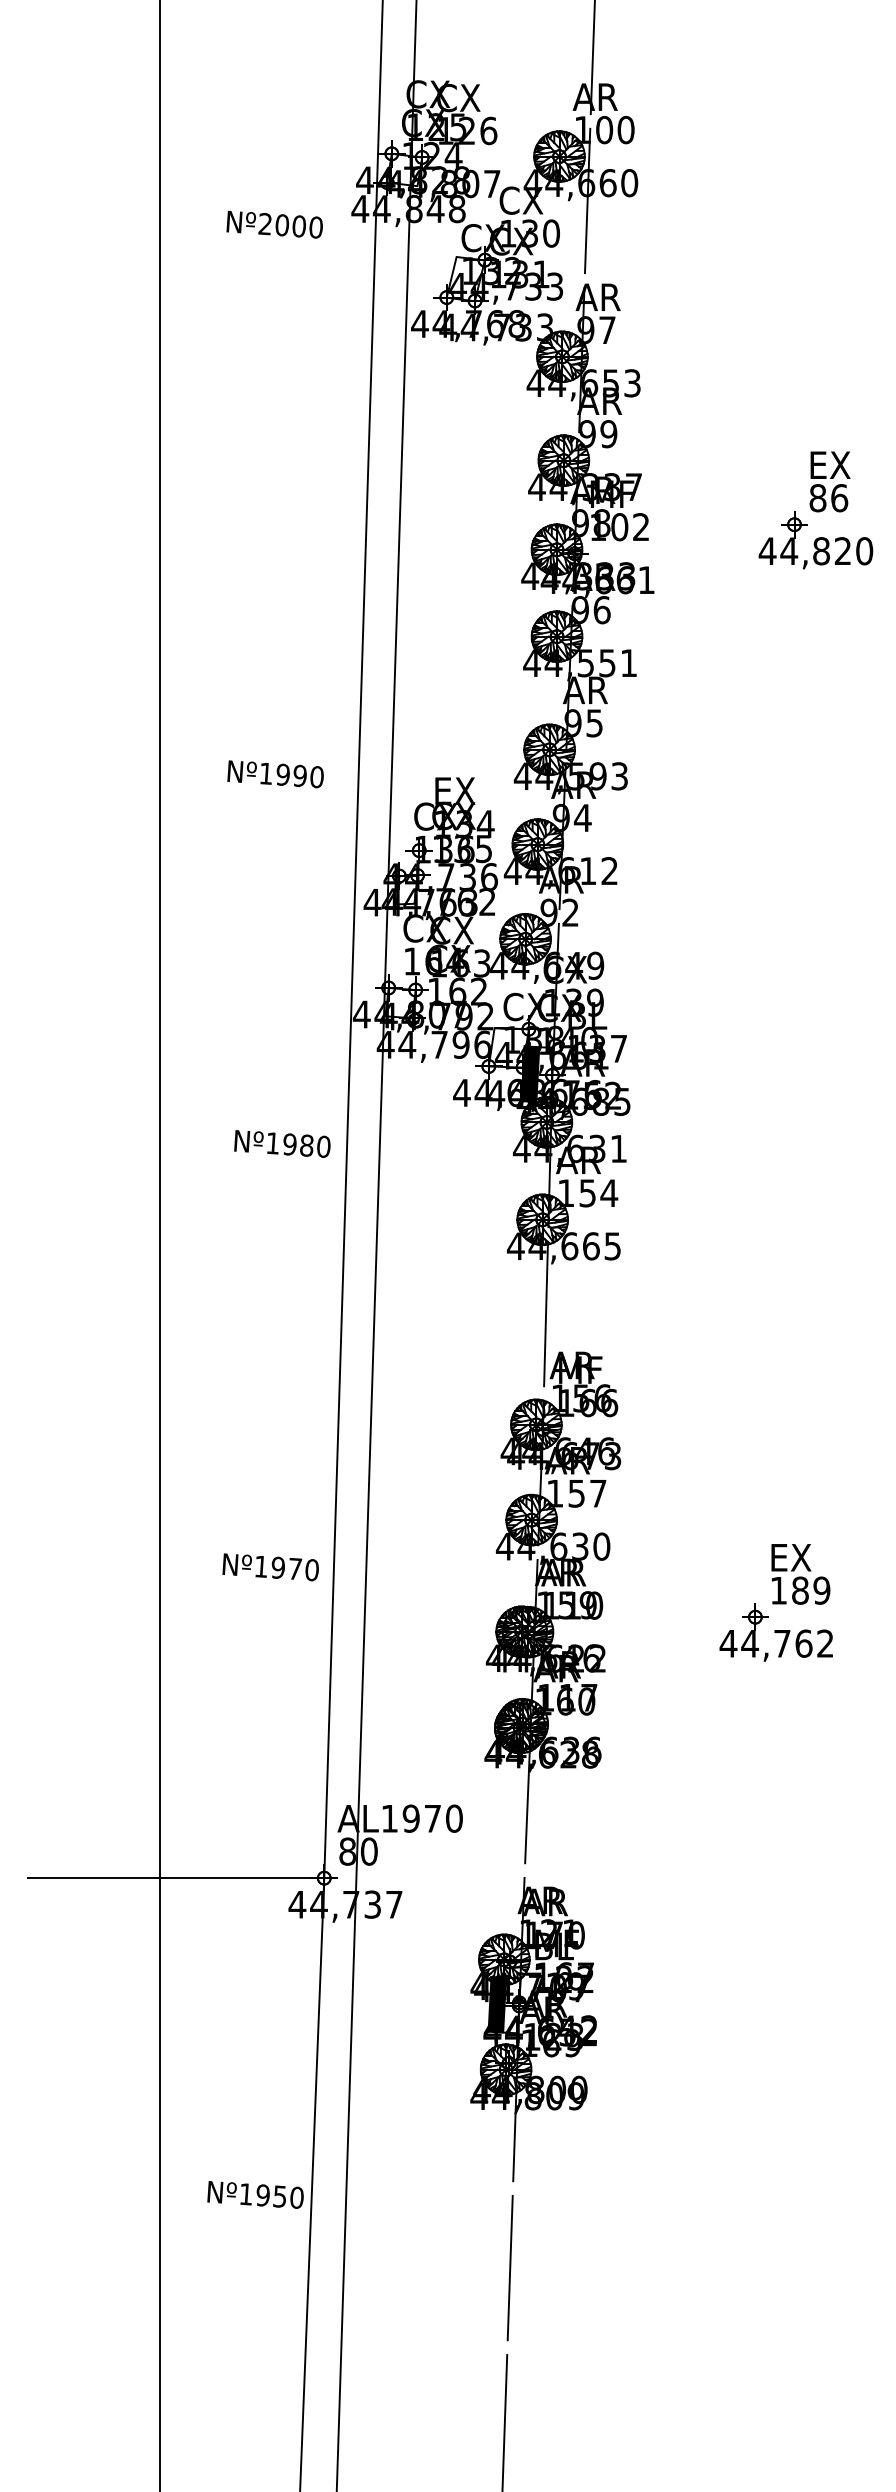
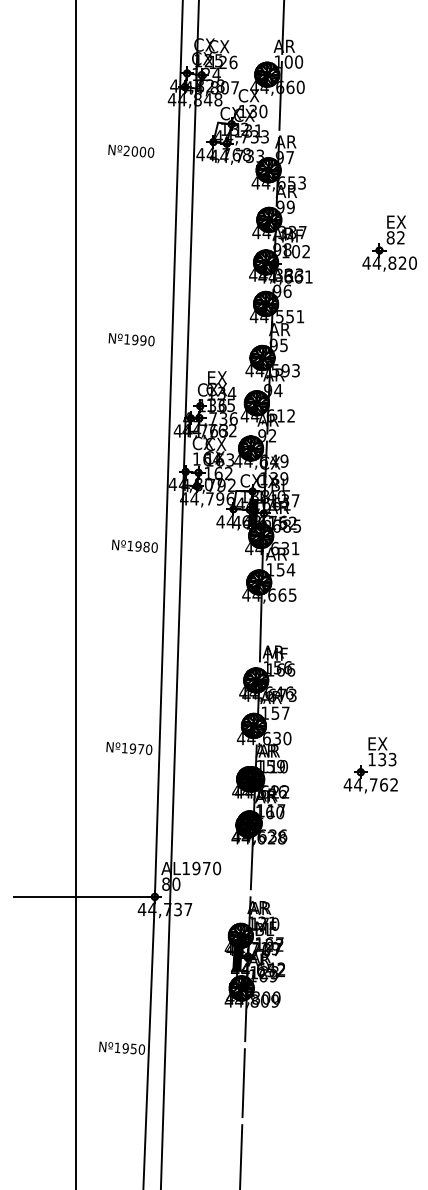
text: (275, 223) -> (131, 150), moved
text: (840, 497) -> (401, 237), 86 -> 82
text: (275, 773) -> (131, 339), moved
text: (811, 1590) -> (387, 759), 189 -> 133

